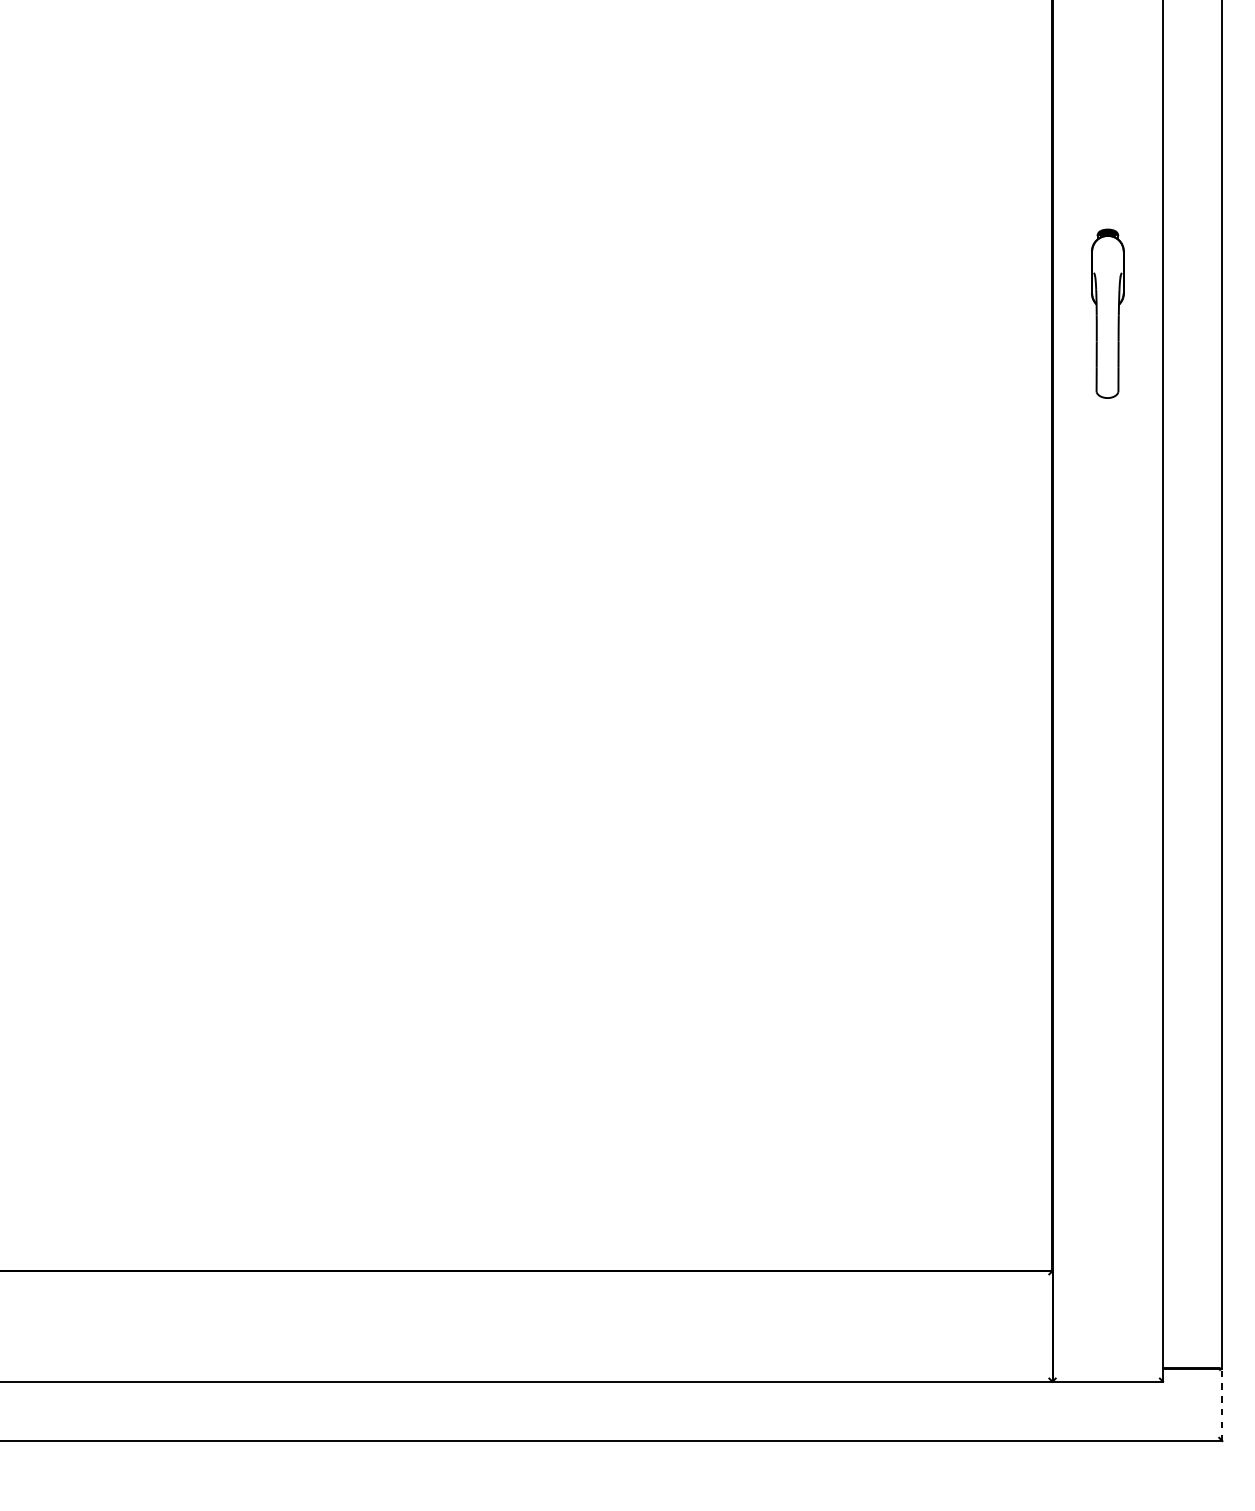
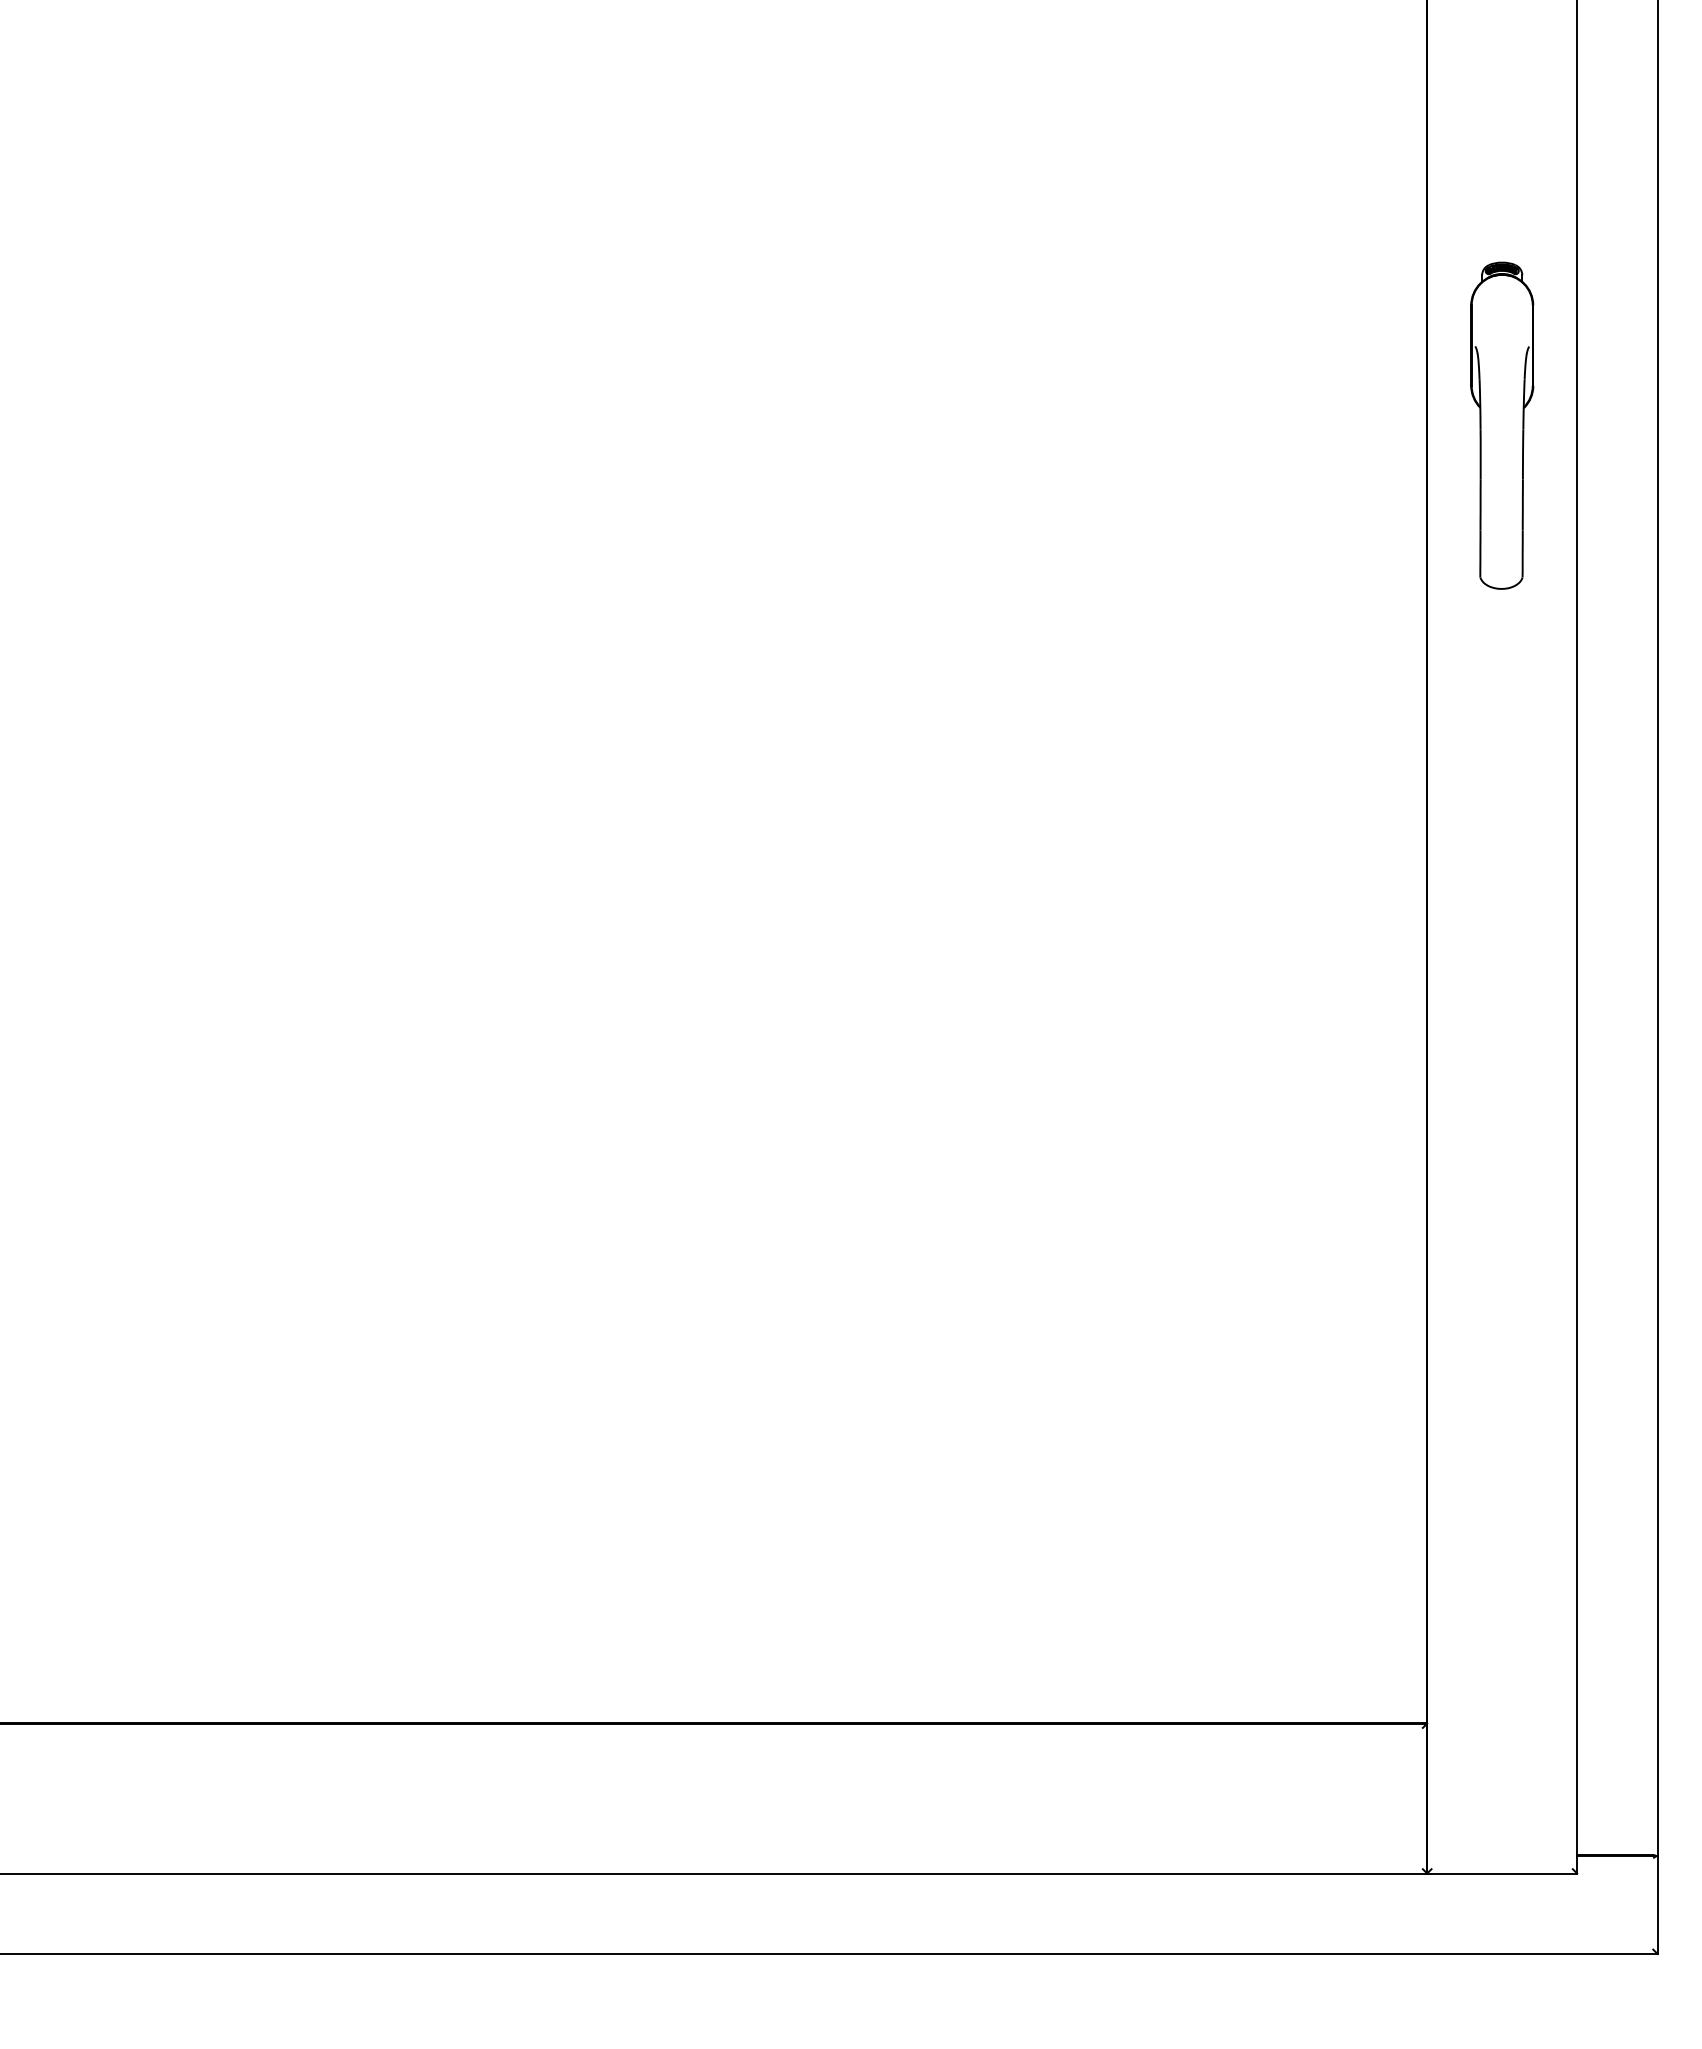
part: (1108, 313) -> (1502, 425), size x1.43
line: (1222, 1405) -> (1657, 1905), dashed -> solid

